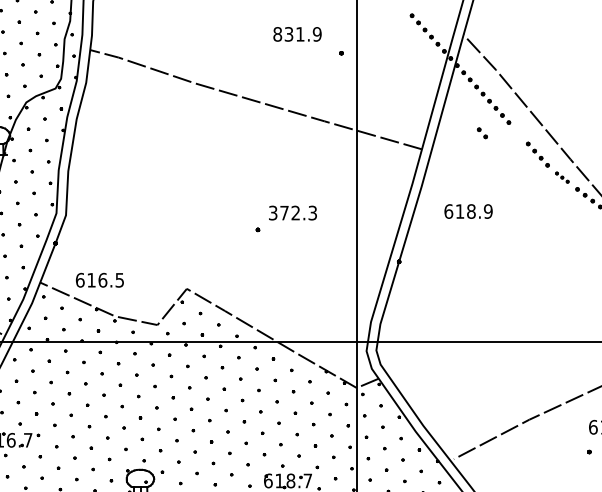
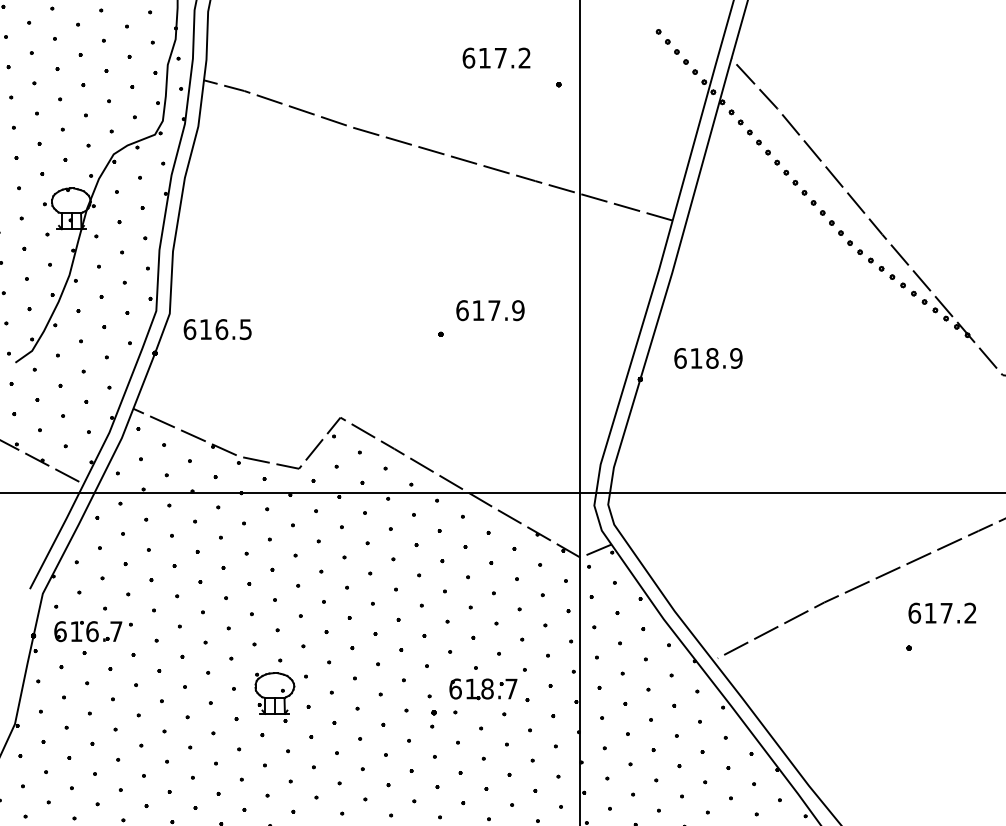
text: (297, 33) -> (496, 57), 831.9 -> 617.2
part: (482, 133) -> (808, 197), moved
part: (562, 177) -> (870, 260), size x1.43
text: (468, 211) -> (708, 358), moved
text: (293, 213) -> (490, 310), 372.3 -> 617.9
text: (99, 280) -> (217, 329), moved

